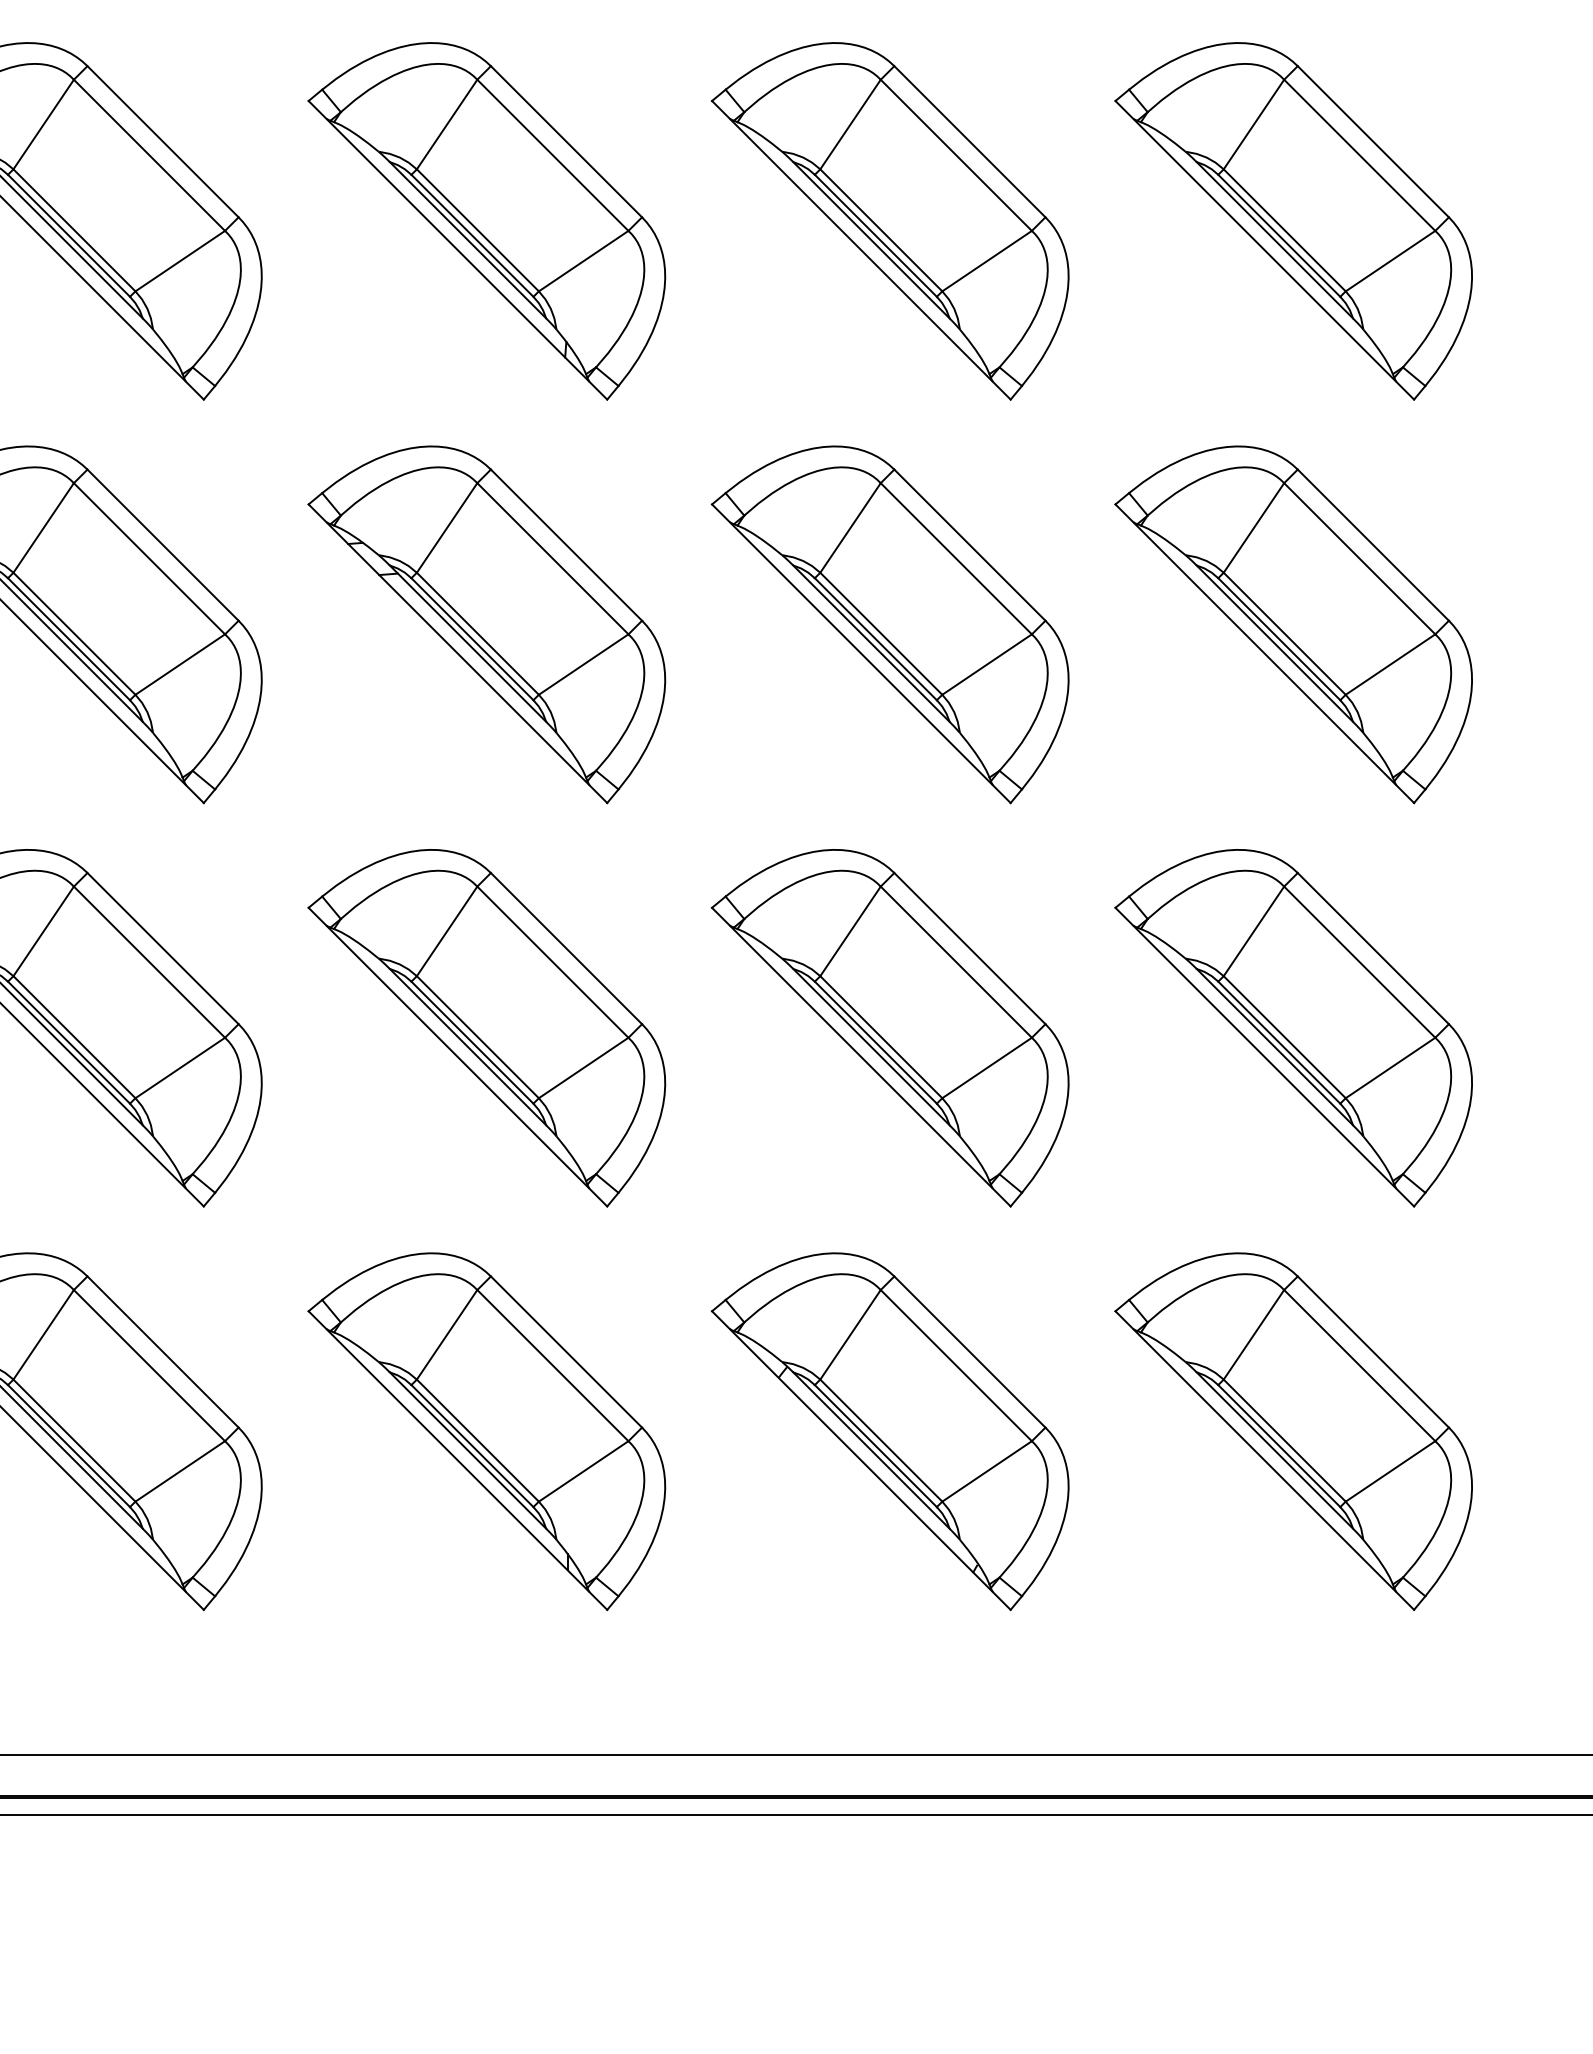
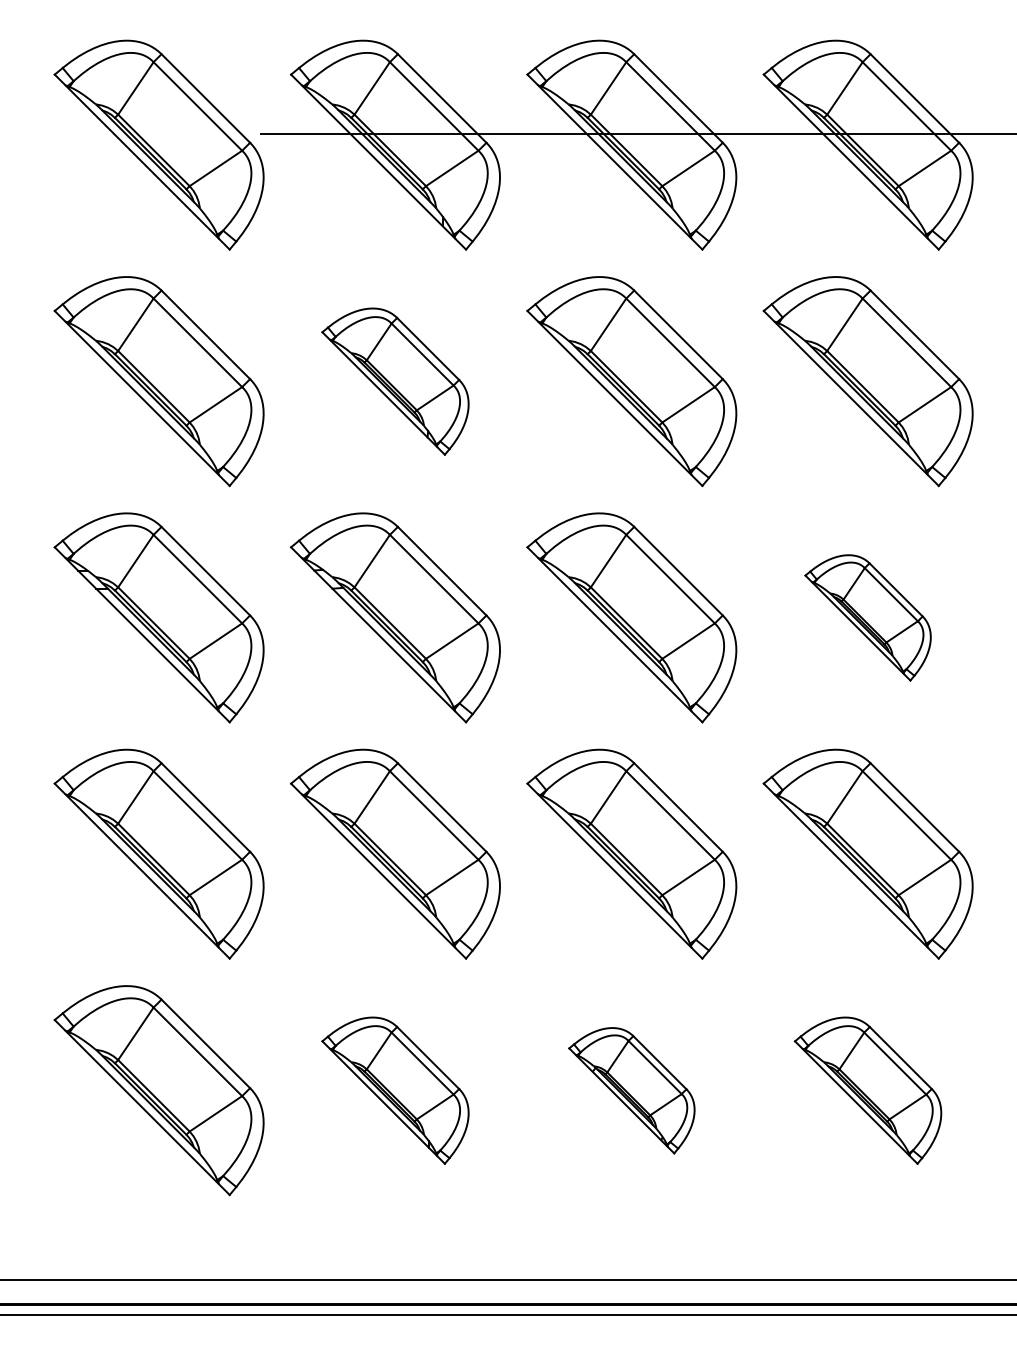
part: (486, 221) -> (395, 381), size x0.7
part: (1292, 624) -> (867, 617), size x0.6
part: (486, 1431) -> (395, 1090), size x0.7
part: (889, 1431) -> (631, 1090), size x0.6
part: (1292, 1431) -> (867, 1090), size x0.7

